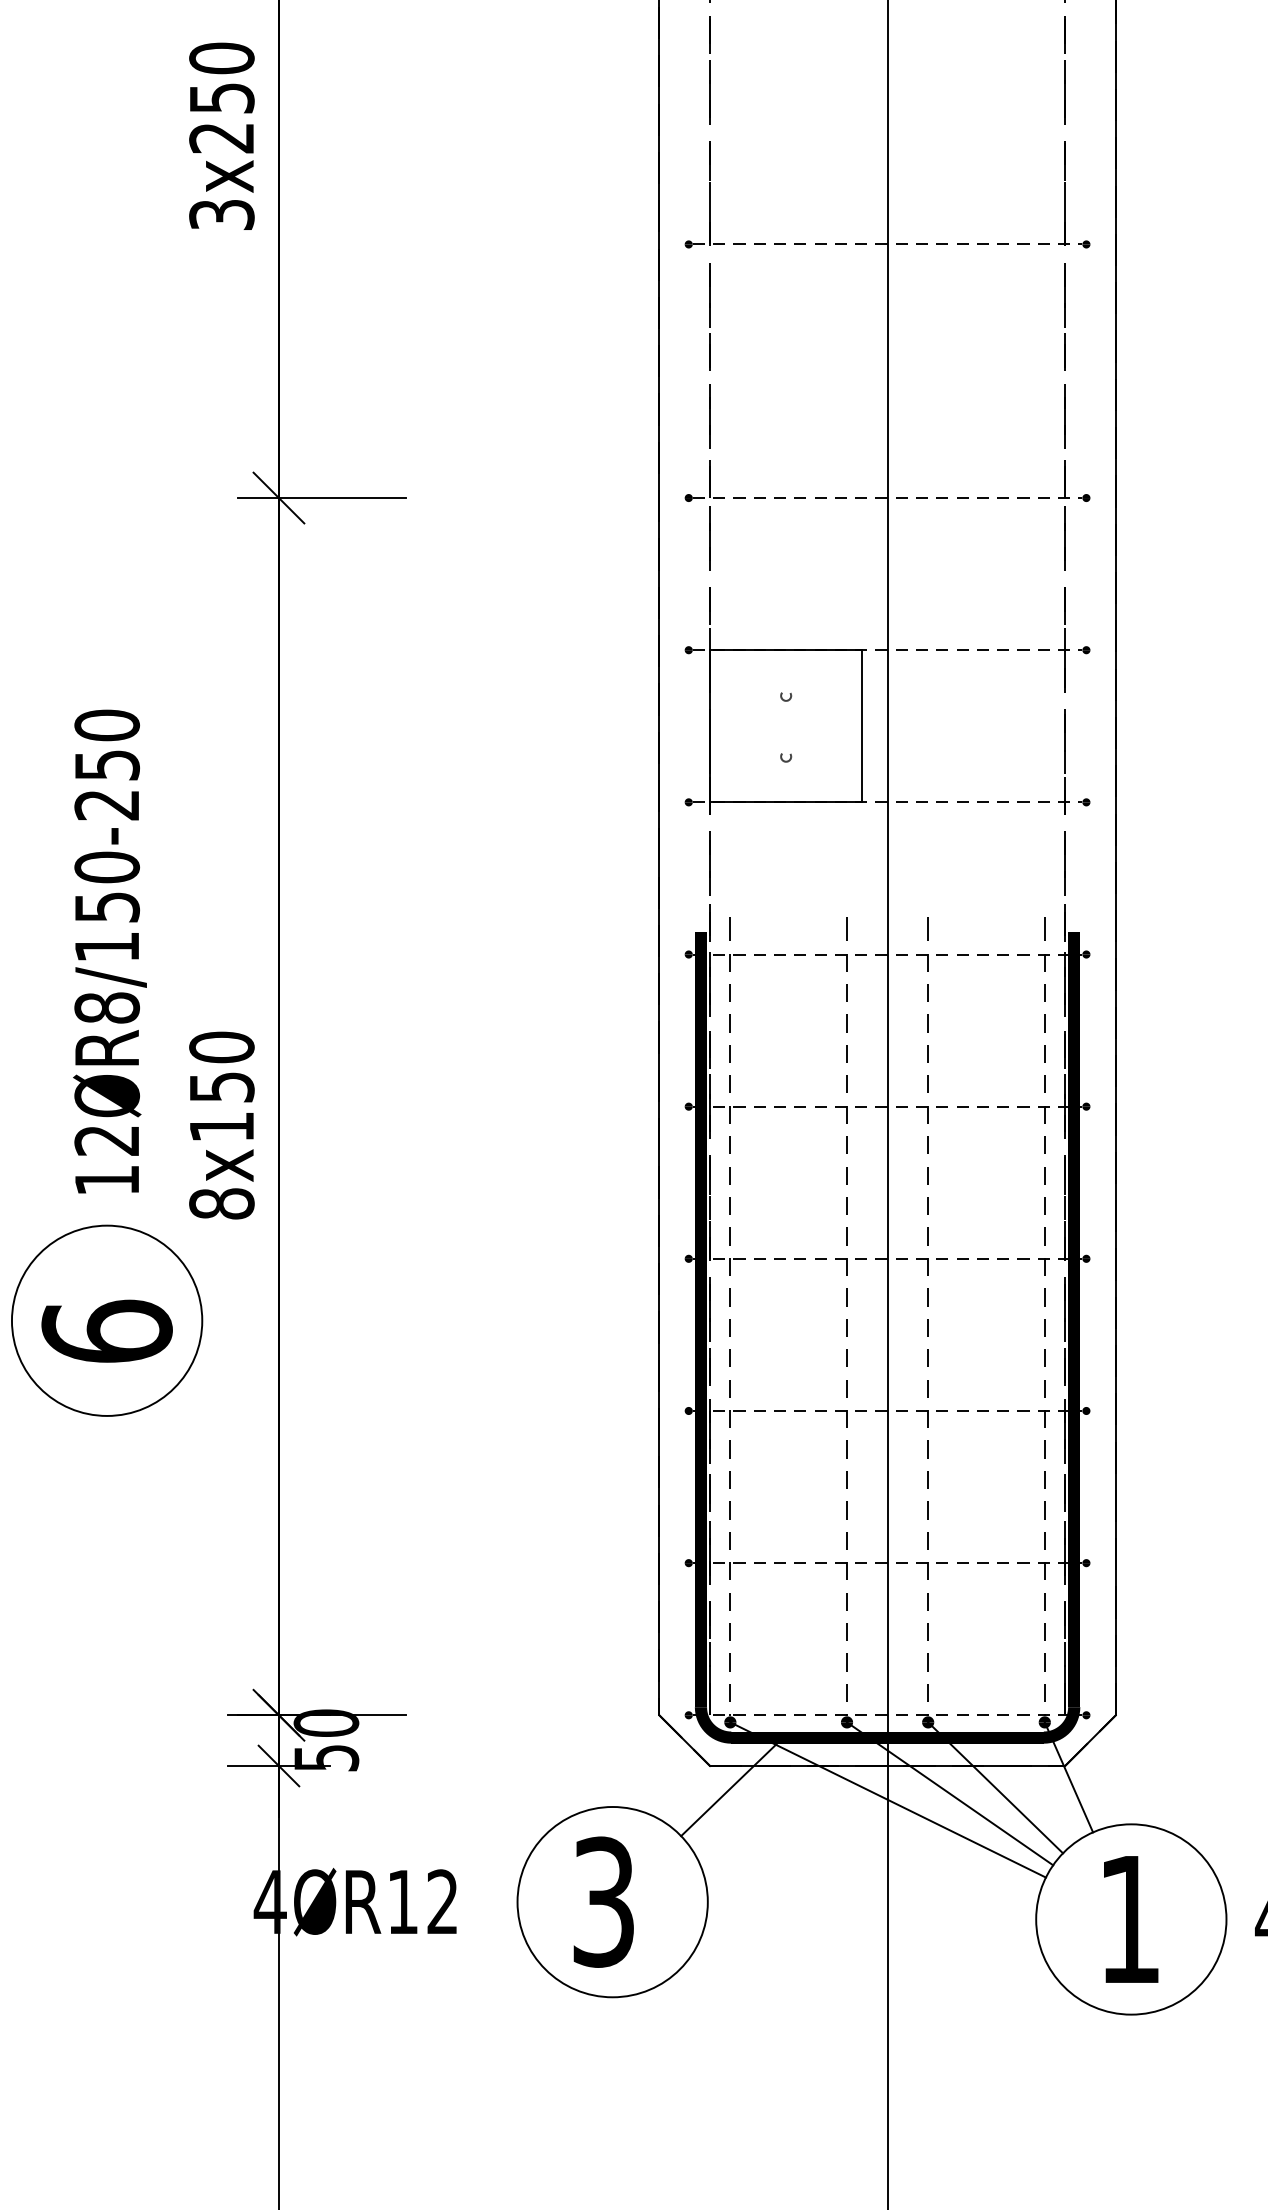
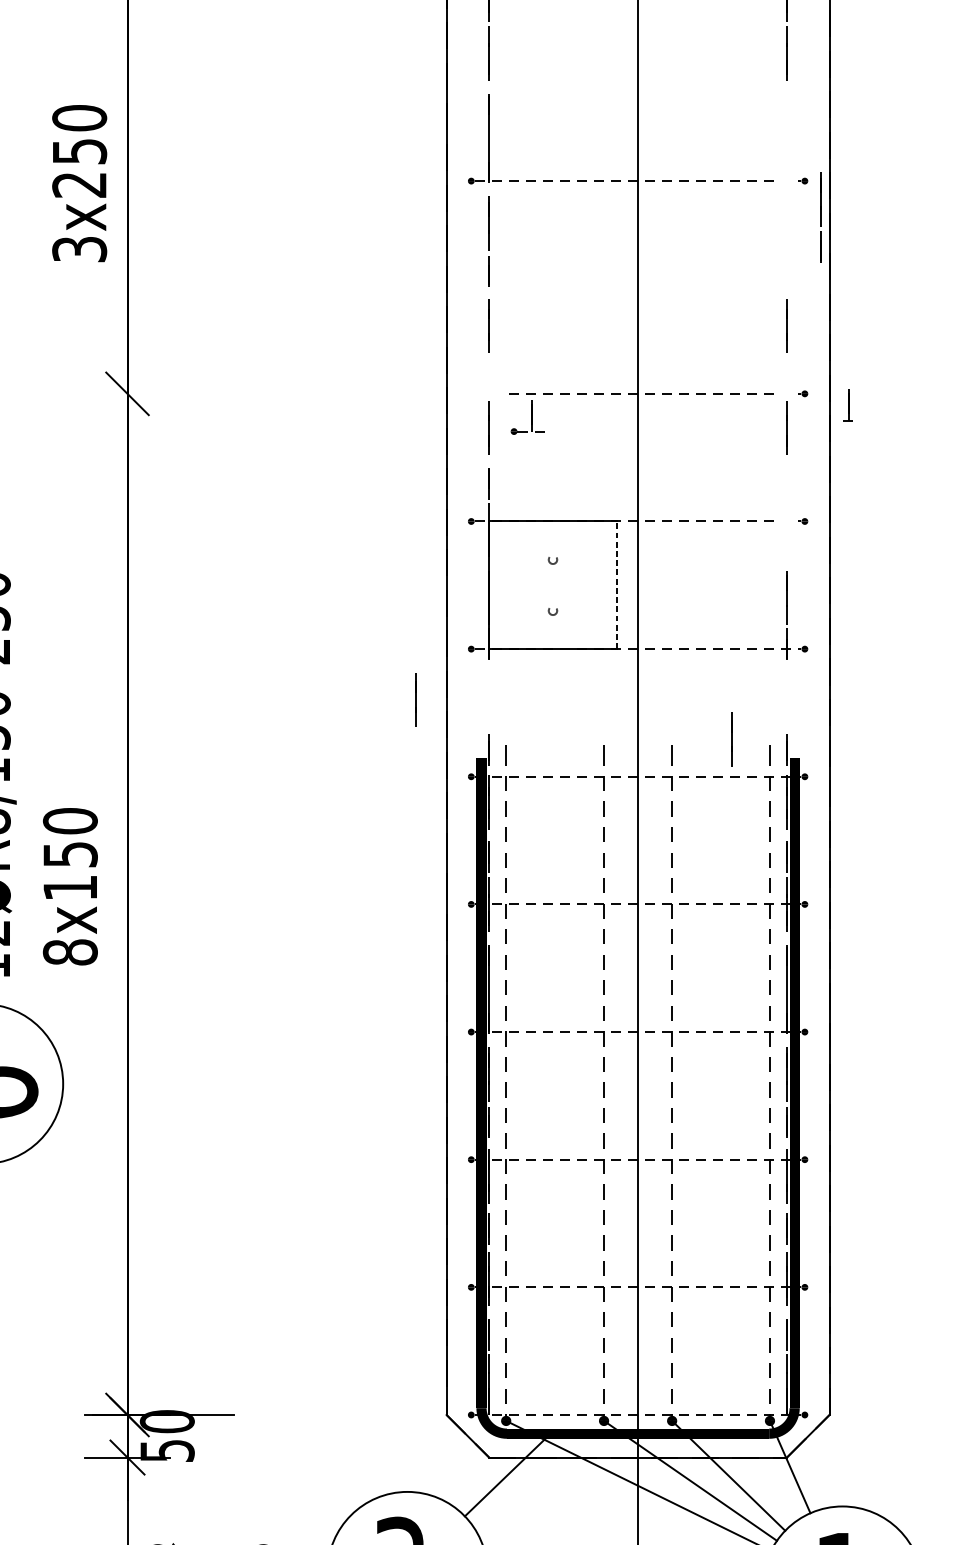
text: (221, 135) -> (79, 182), moved
part: (1063, 193) -> (785, 138), removed
line: (1064, 316) -> (820, 217), moved
part: (1063, 479) -> (847, 405), moved
part: (704, 480) -> (527, 416), moved
line: (321, 498) -> (163, 394), removed
part: (1063, 639) -> (785, 512), removed
line: (862, 725) -> (617, 584), solid -> dashed
line: (709, 863) -> (415, 700), moved
line: (1064, 863) -> (731, 739), moved
text: (221, 1125) -> (70, 886), moved

